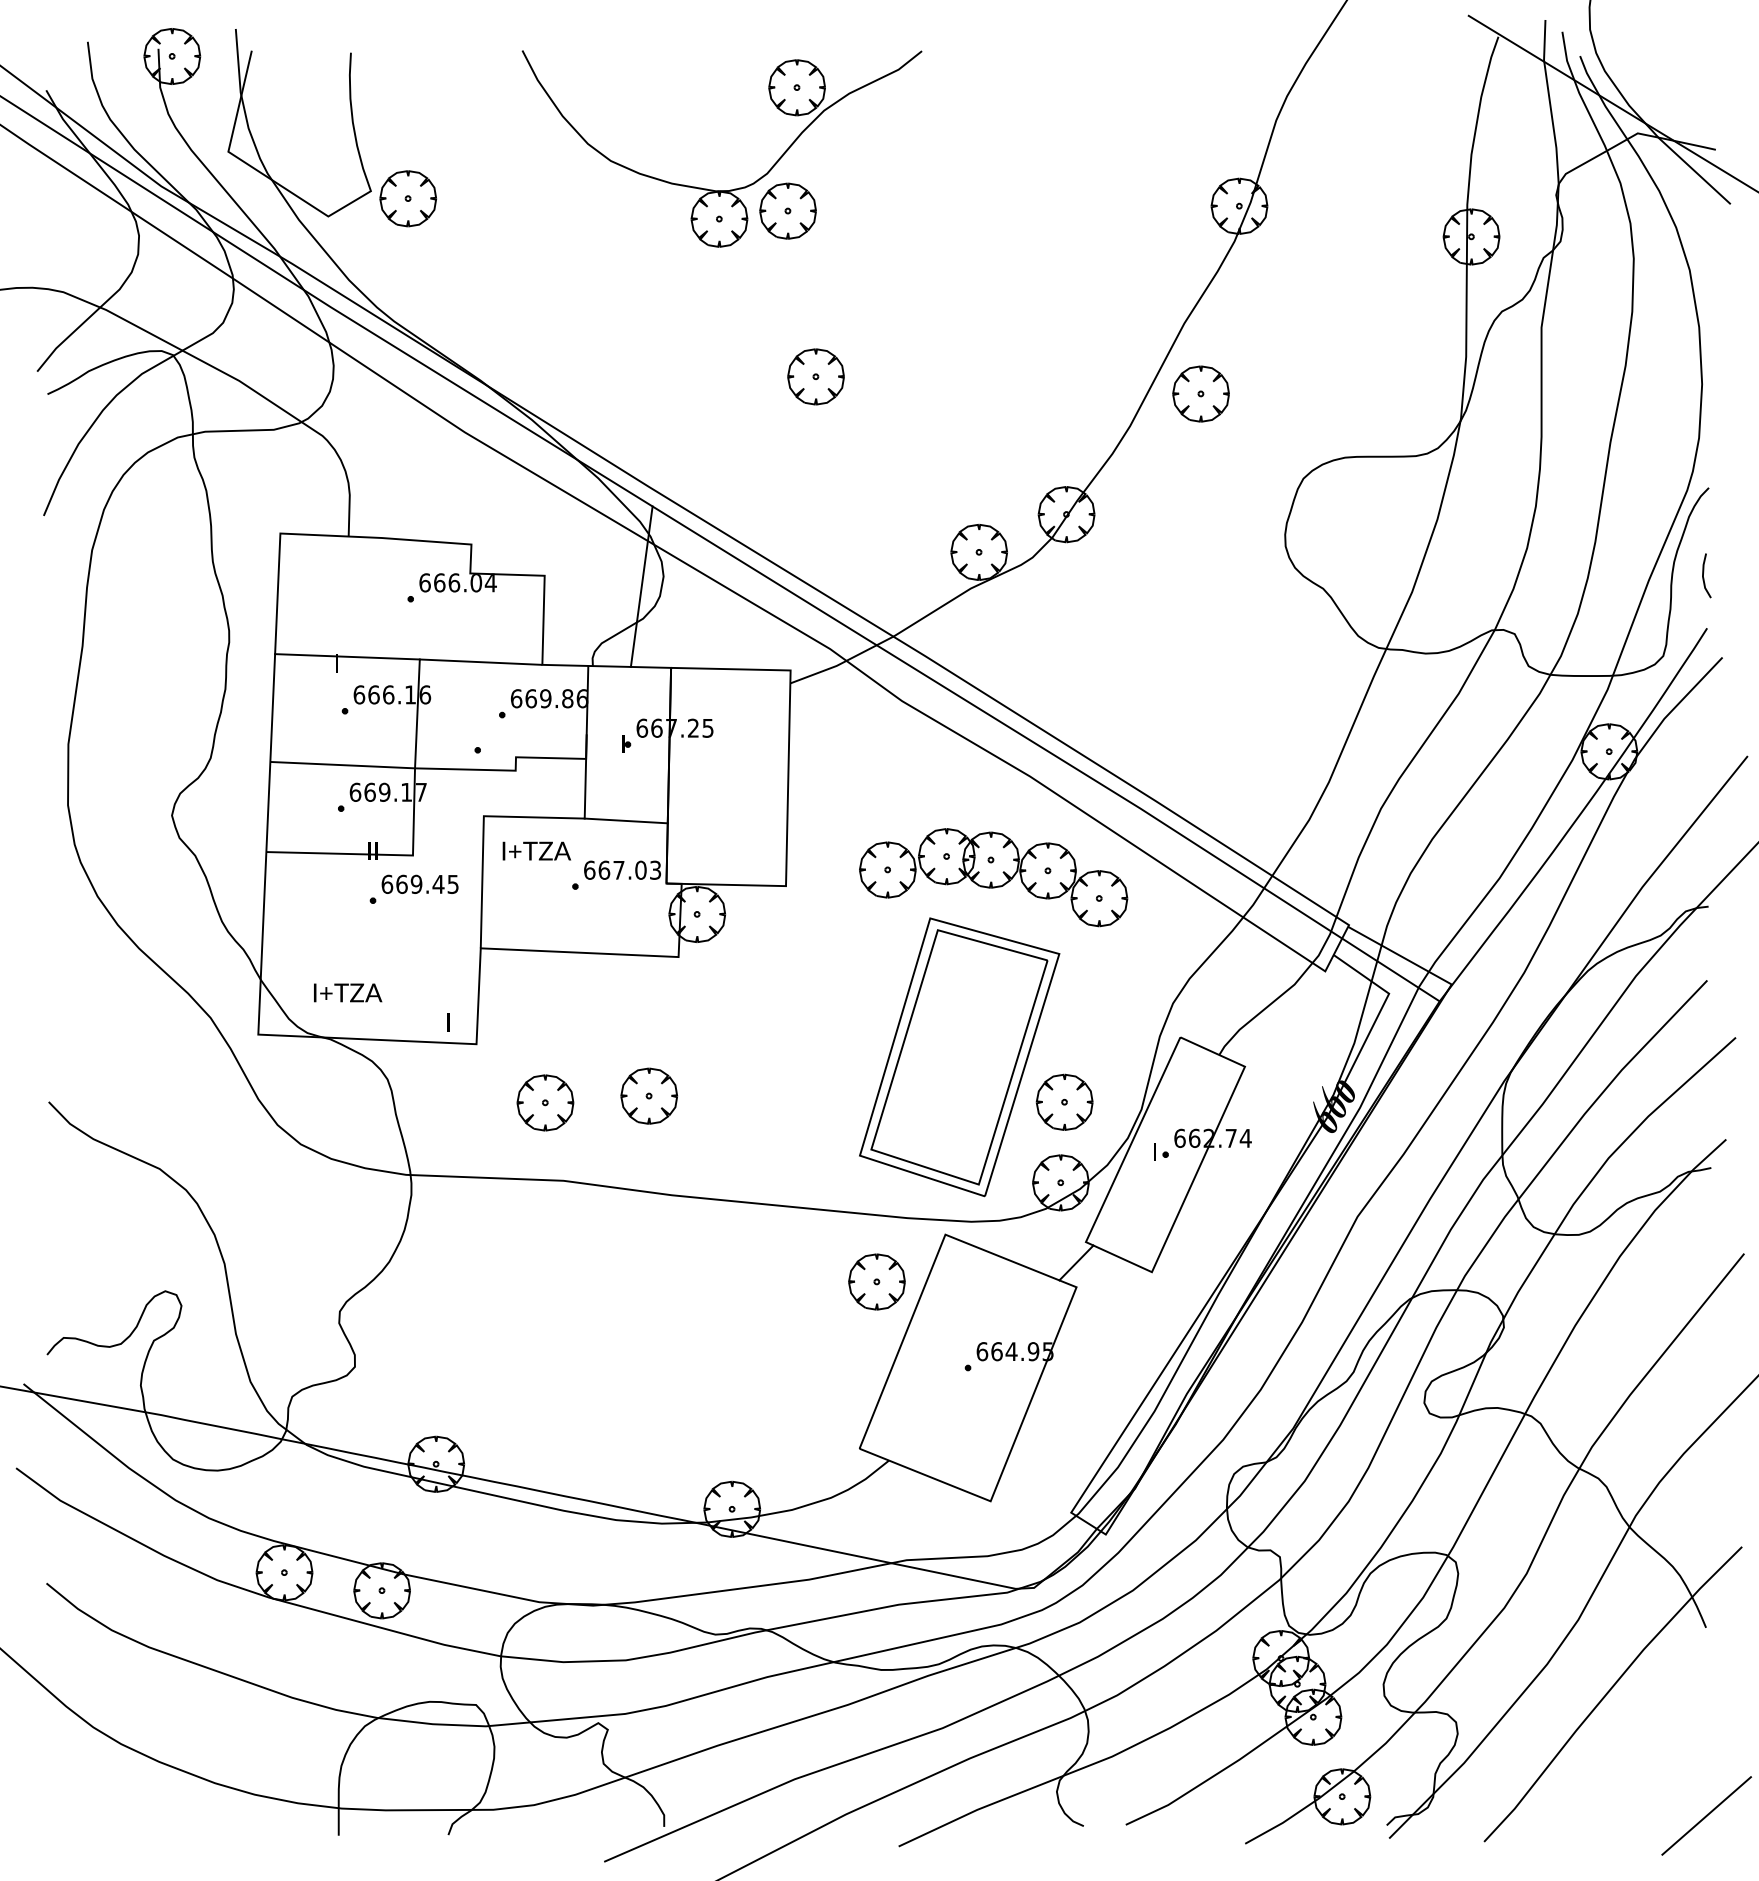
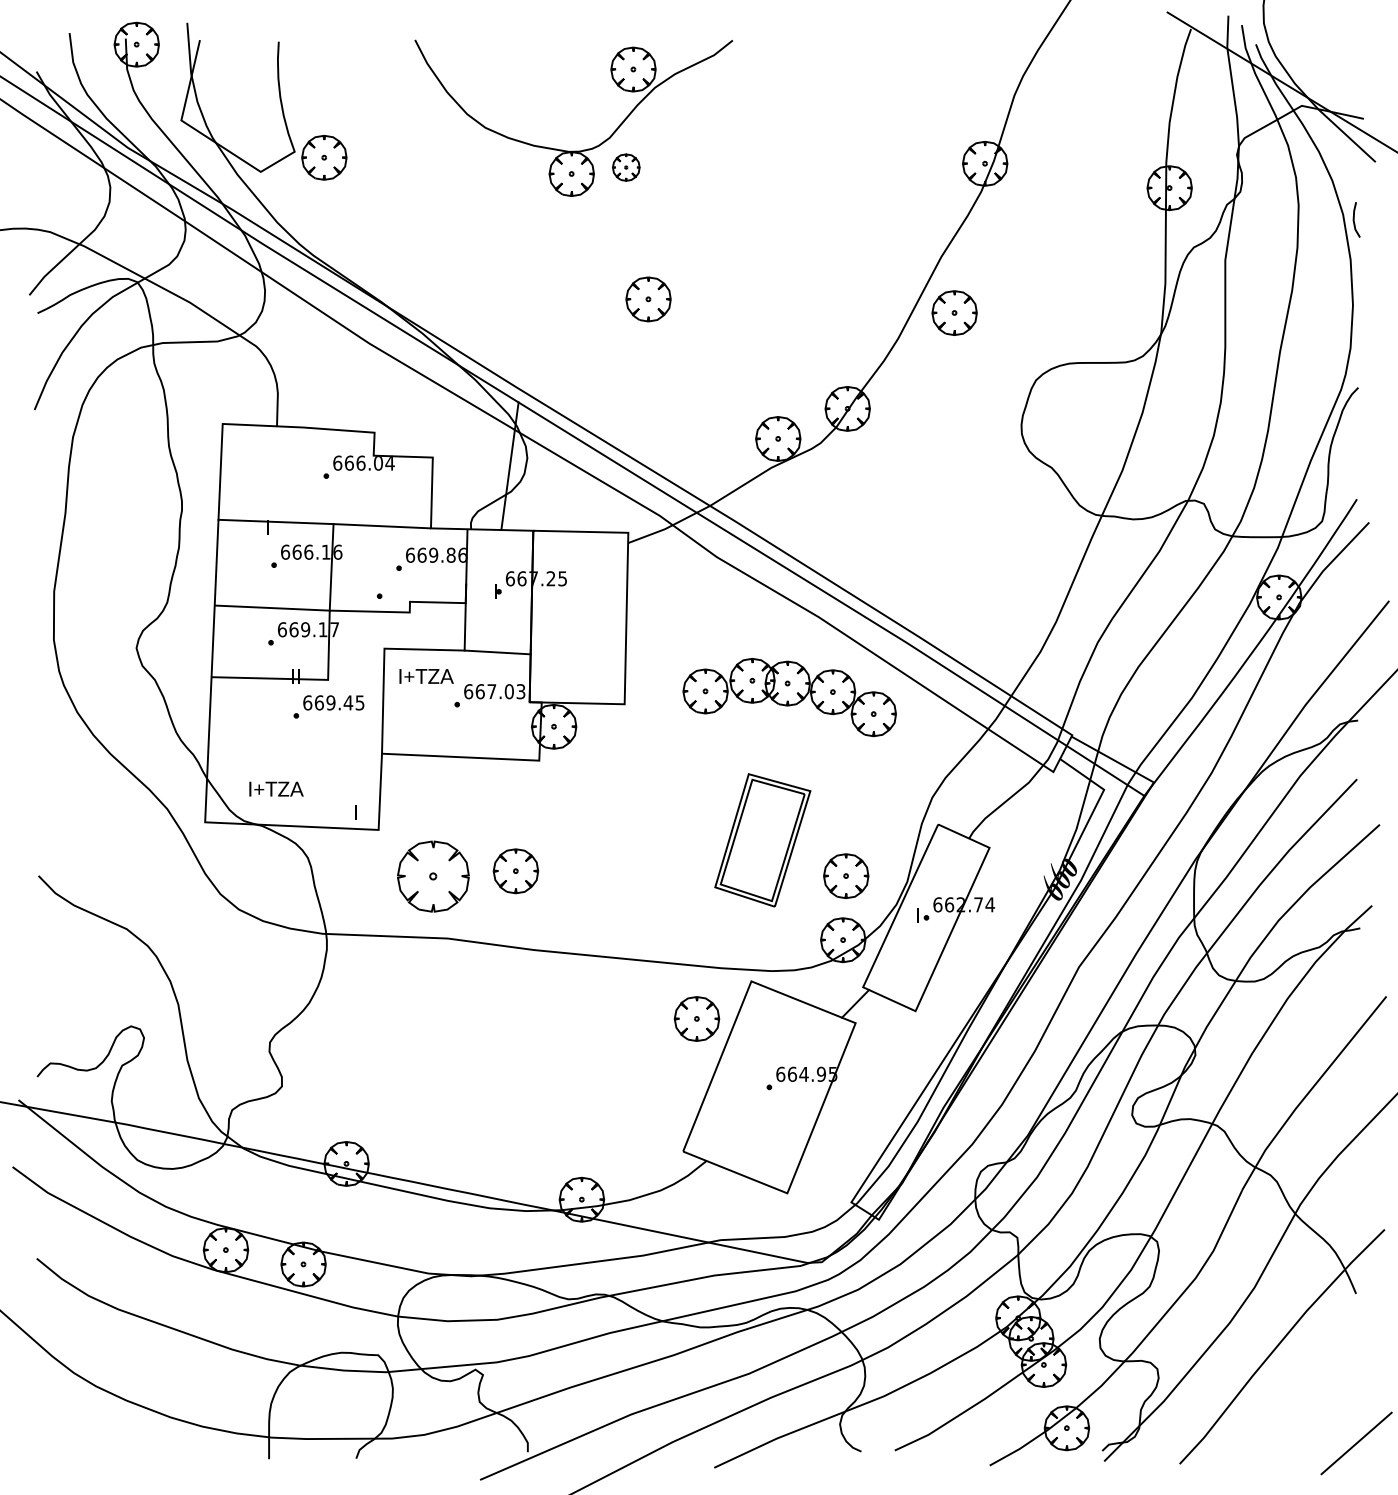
part: (787, 210) -> (625, 167), size x0.6
line: (1703, 575) -> (1354, 219), moved
part: (959, 1057) -> (762, 840), size x0.6
part: (545, 1102) -> (433, 876), size x1.6

